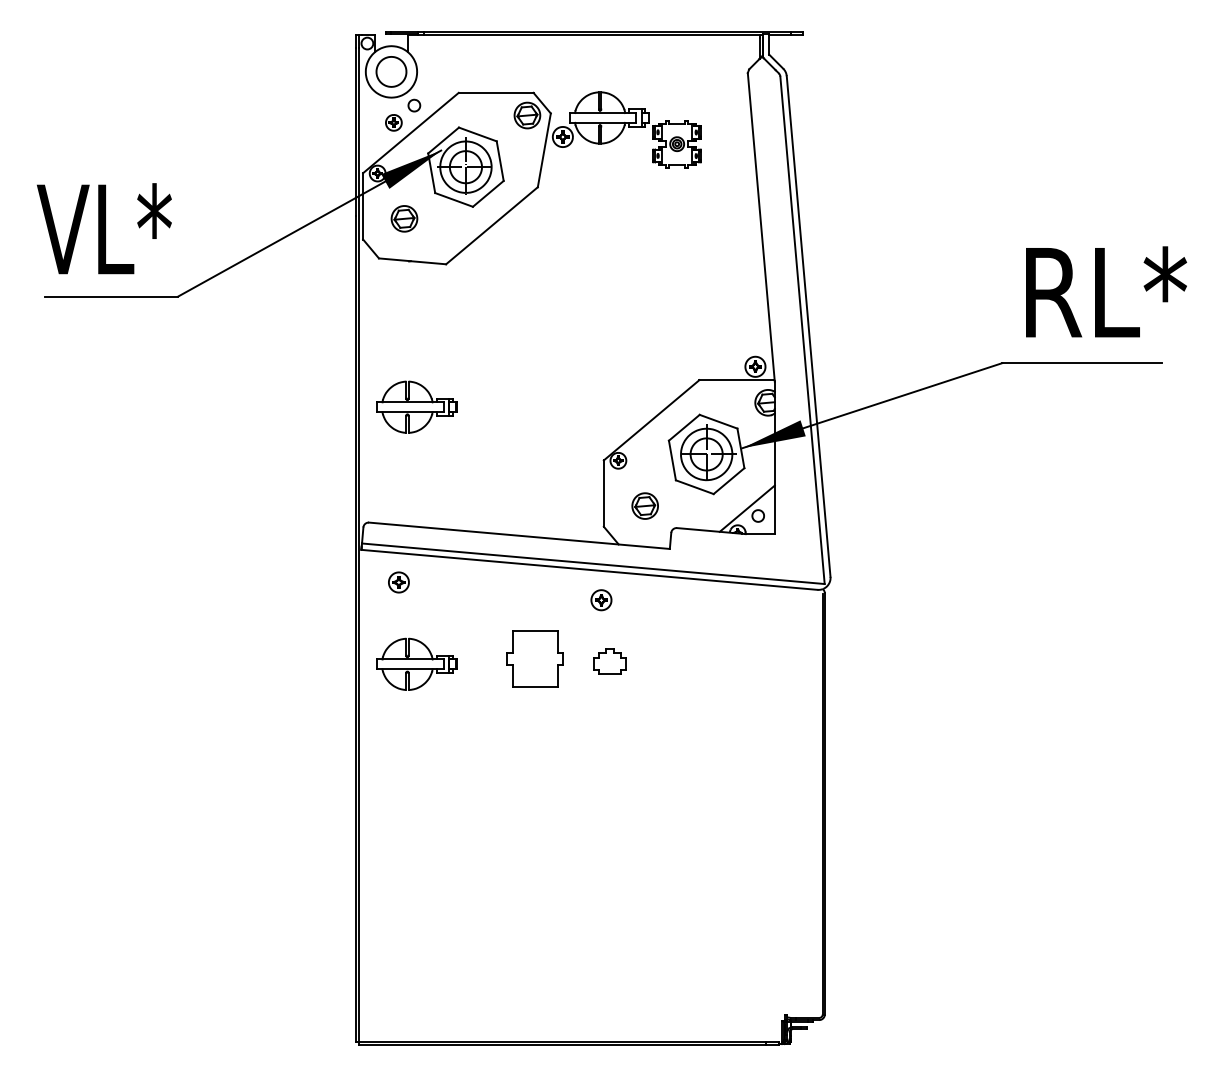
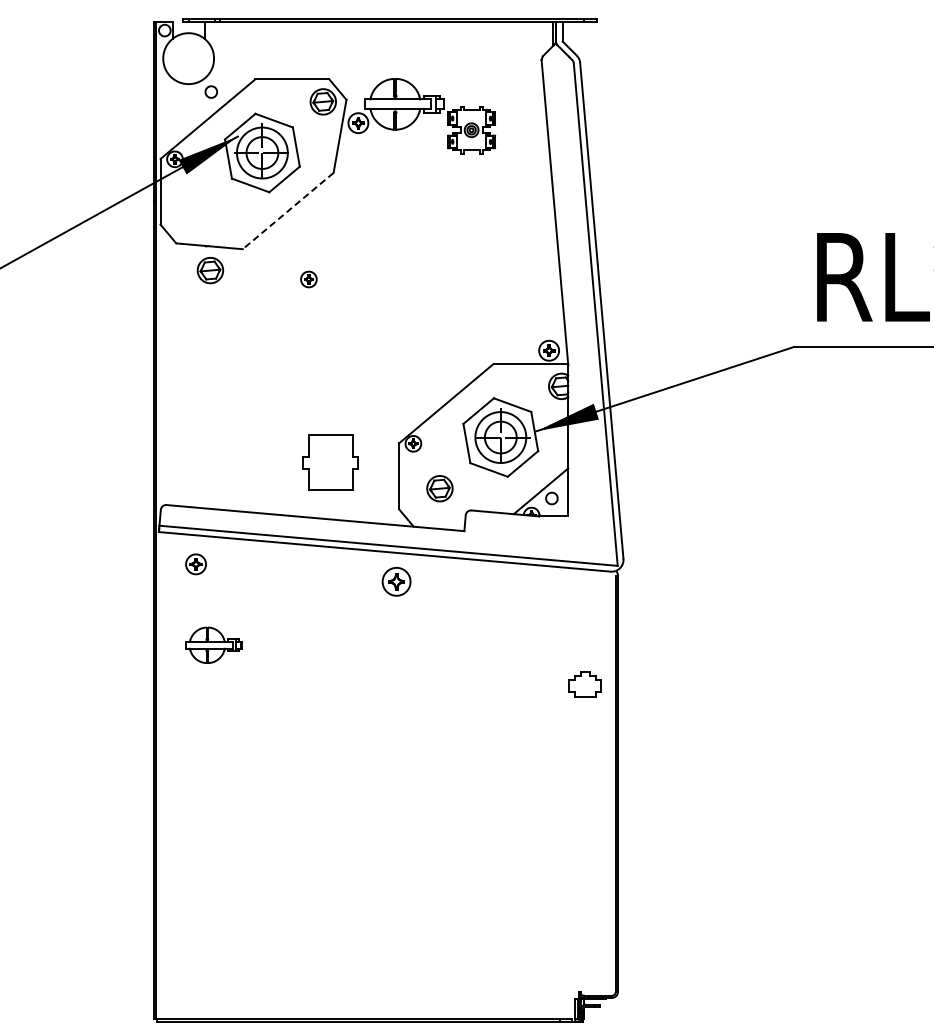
part: (391, 71) -> (188, 58), removed
part: (393, 122) -> (308, 279), moved
part: (404, 218) -> (210, 270), moved
line: (491, 225) -> (287, 210), solid -> dashed
part: (416, 406) -> (213, 390), removed
part: (601, 600) -> (396, 582), size x1.4
part: (534, 658) -> (330, 462), moved
part: (609, 661) -> (584, 684), moved
part: (416, 663) -> (213, 644), size x0.7

